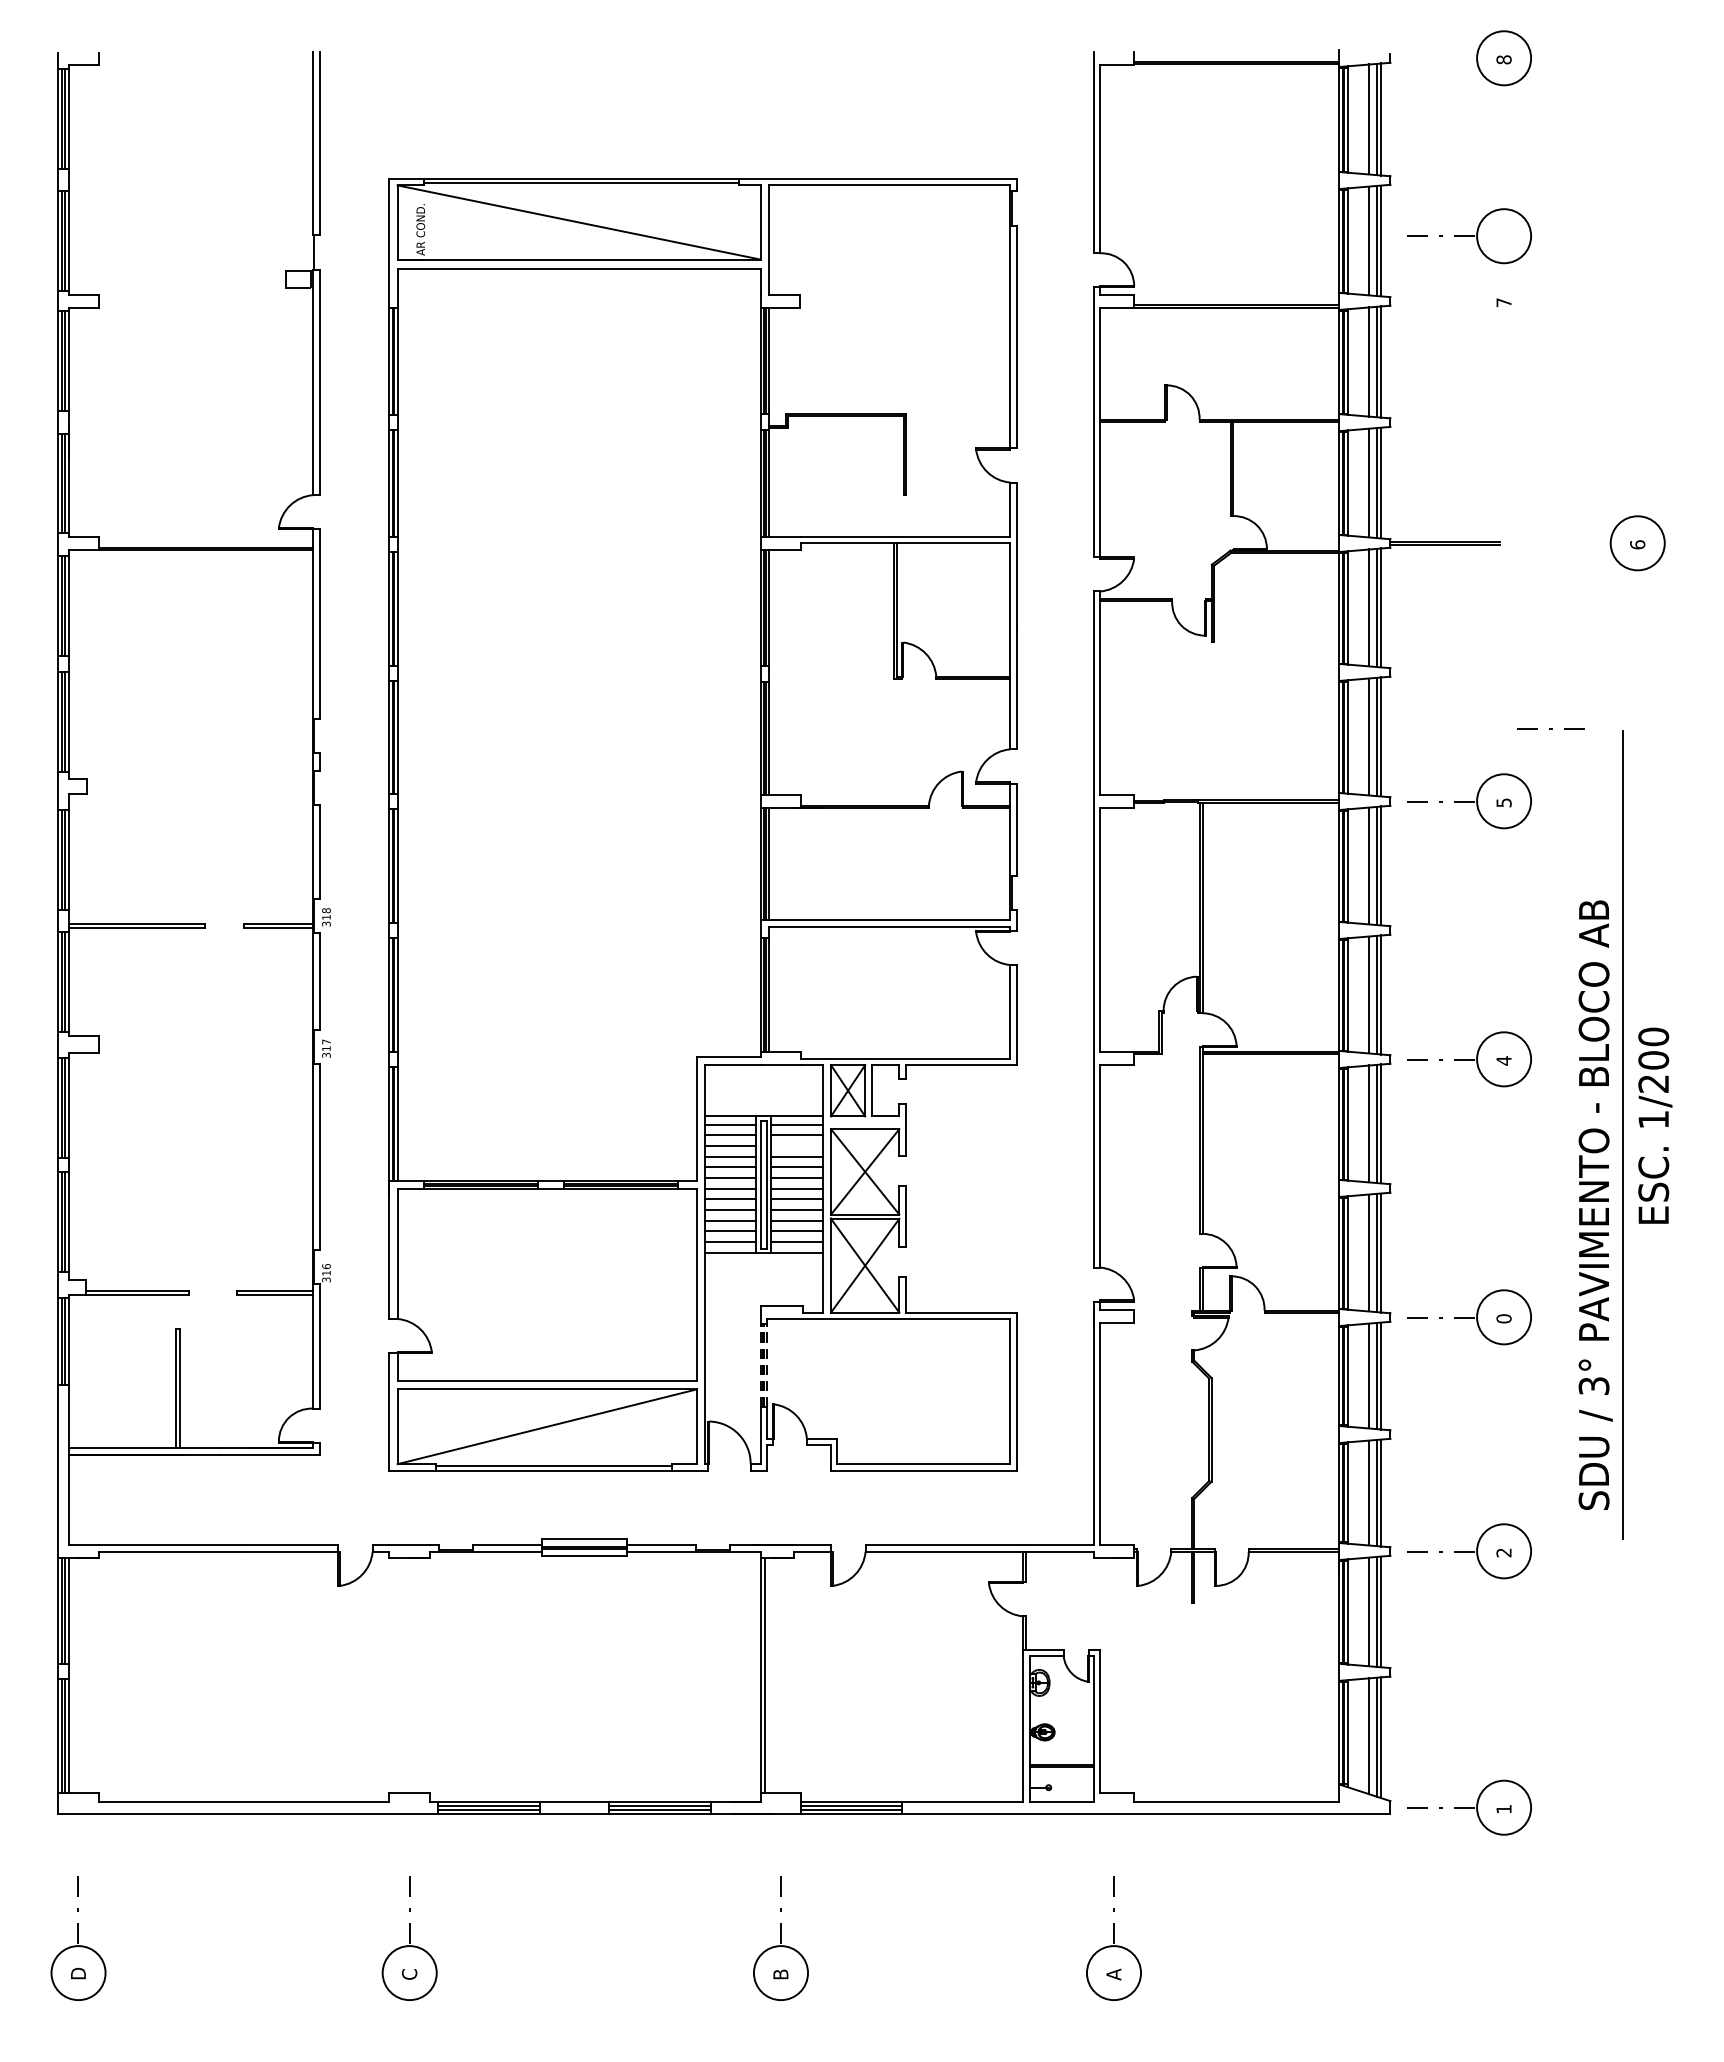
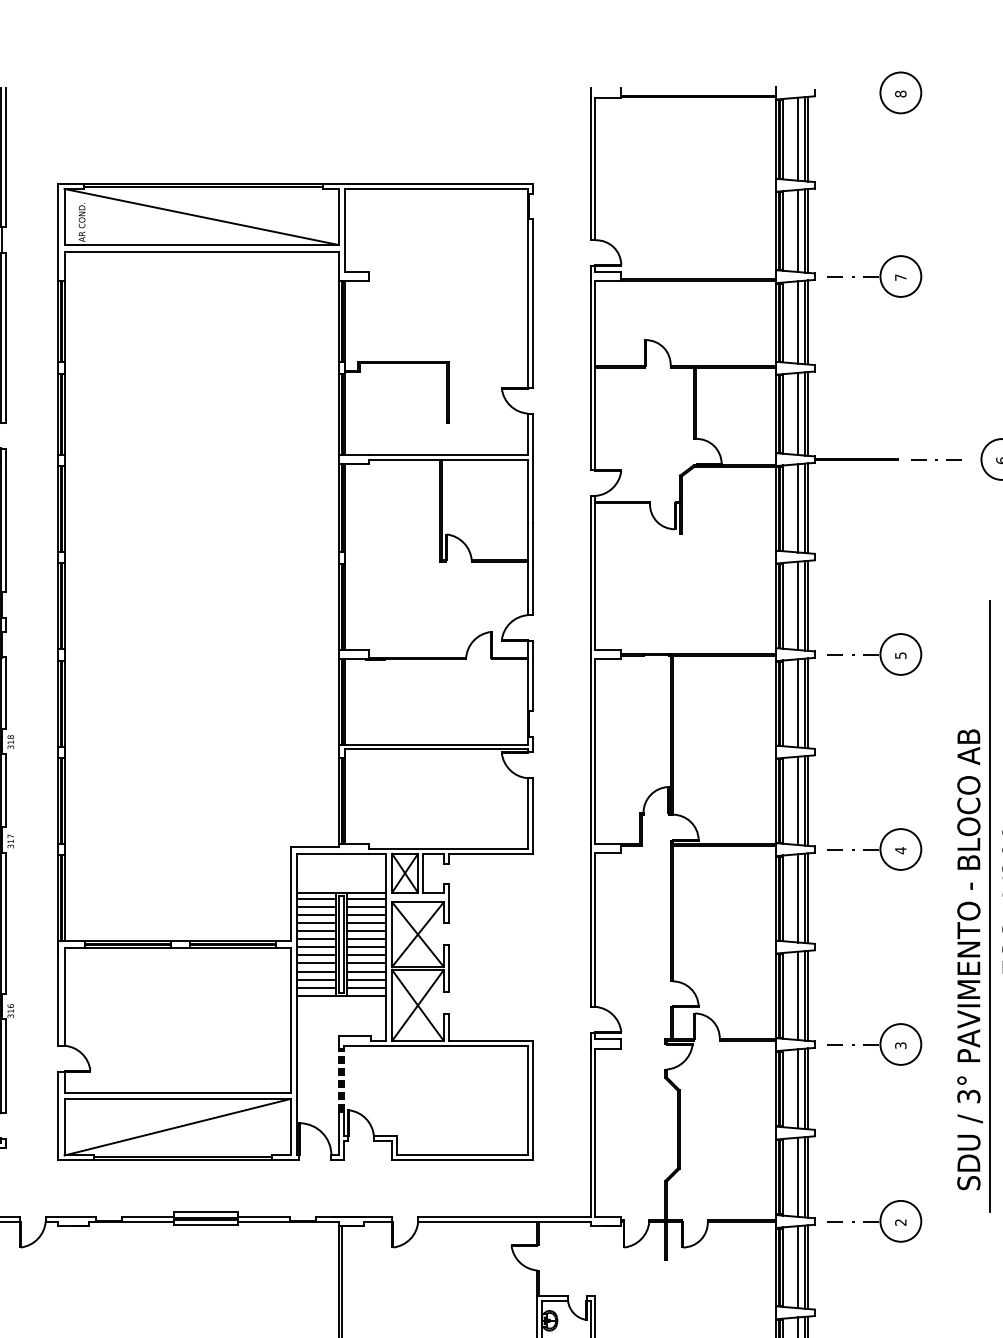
part: (1469, 236) -> (874, 276), moved
line: (1550, 728) -> (935, 458), moved
line: (796, 1146) -> (366, 915), added
text: (1503, 1318) -> (900, 1045), 0 -> 3

